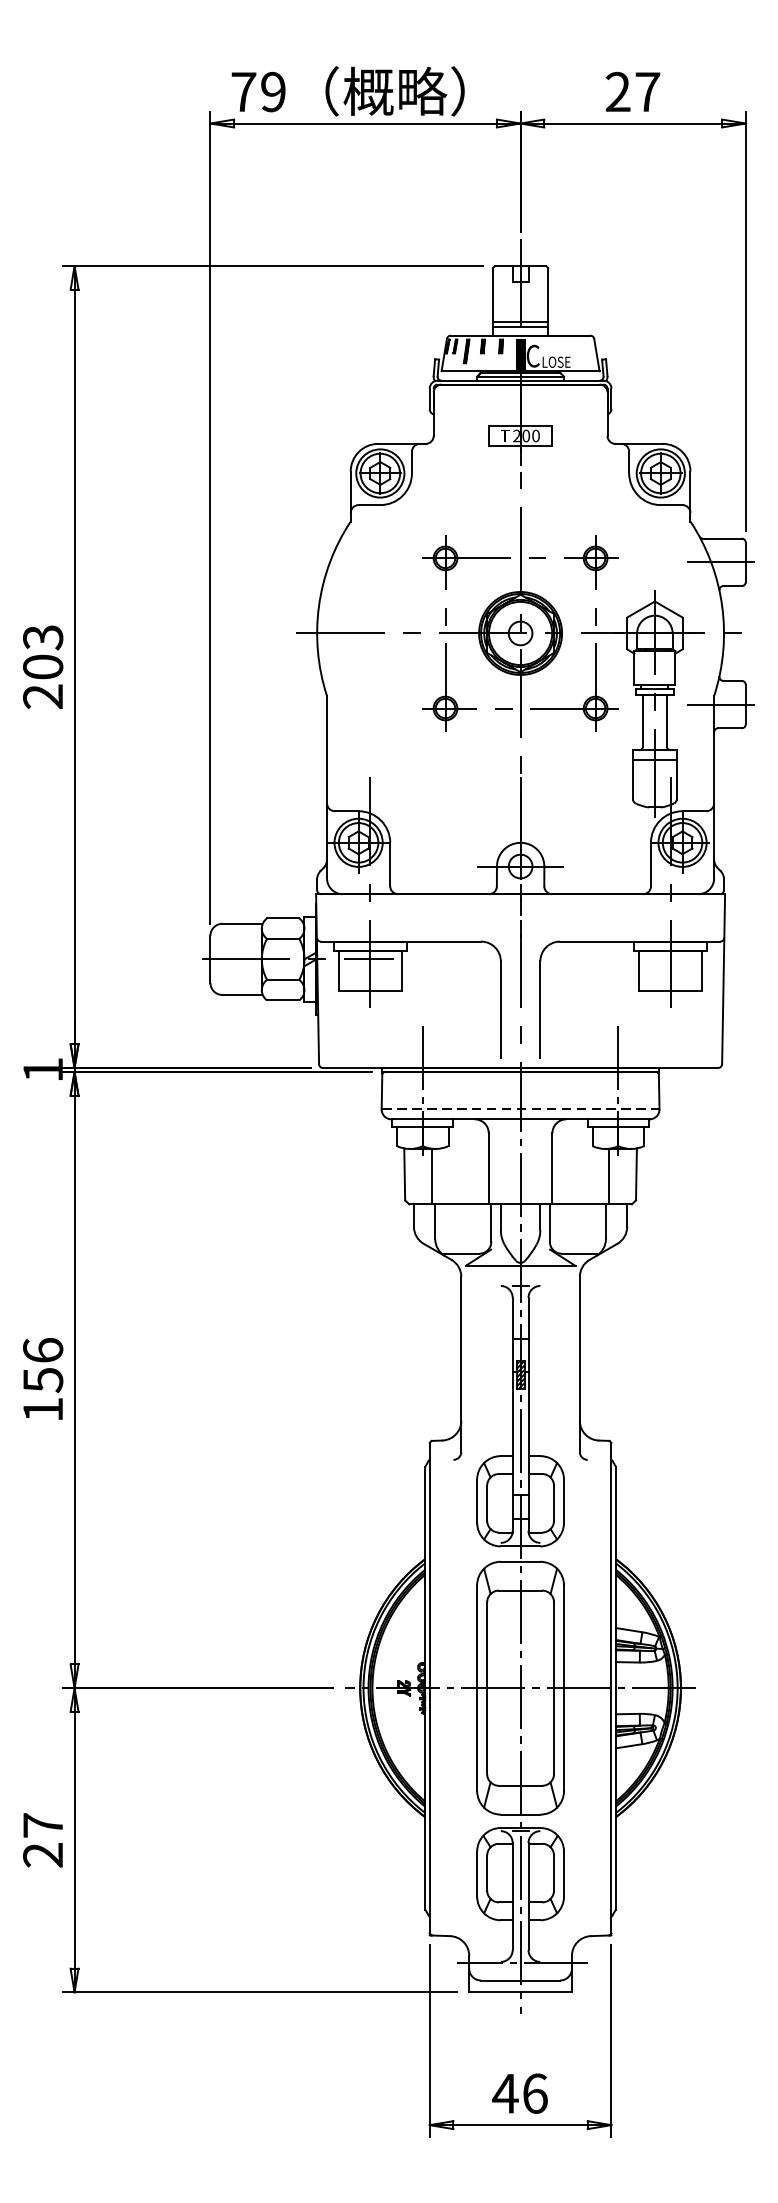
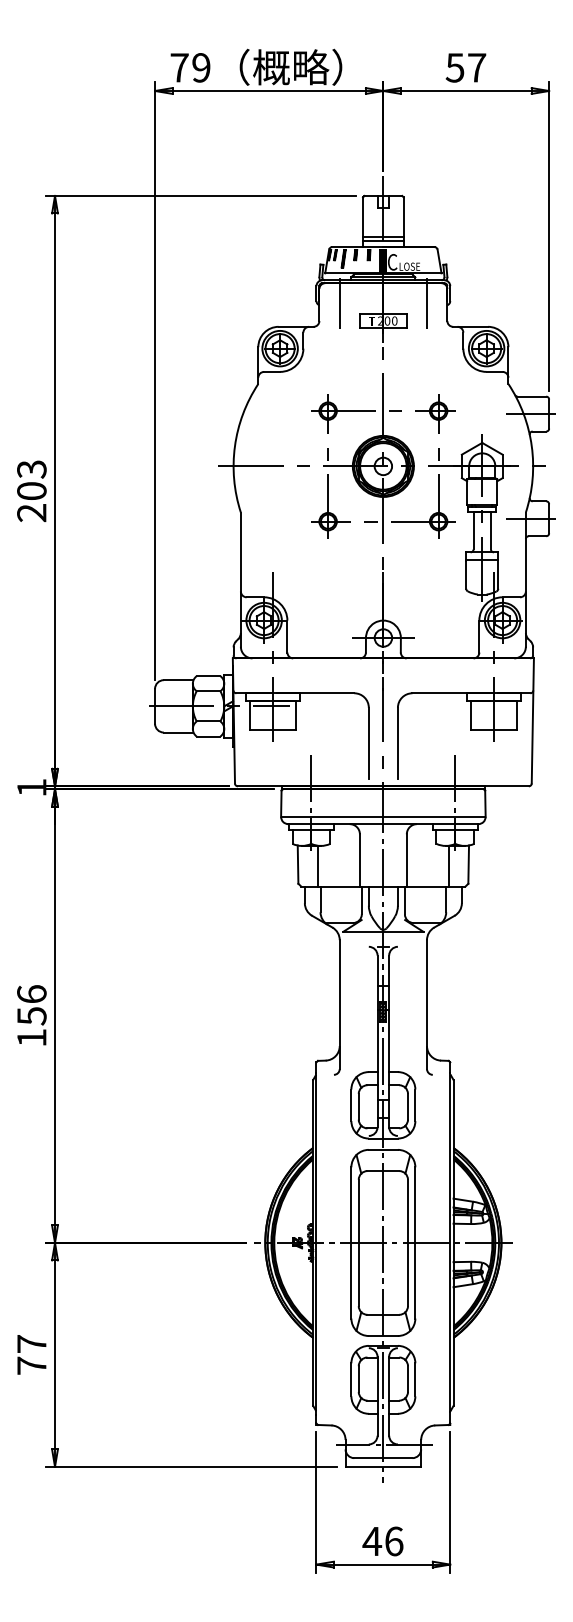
text: (617, 91) -> (454, 67), 27 -> 57
line: (460, 412) -> (339, 303), added
line: (580, 412) -> (427, 303), added
line: (520, 1108) -> (383, 816), dashed -> solid
text: (42, 1854) -> (31, 1365), 27 -> 77

